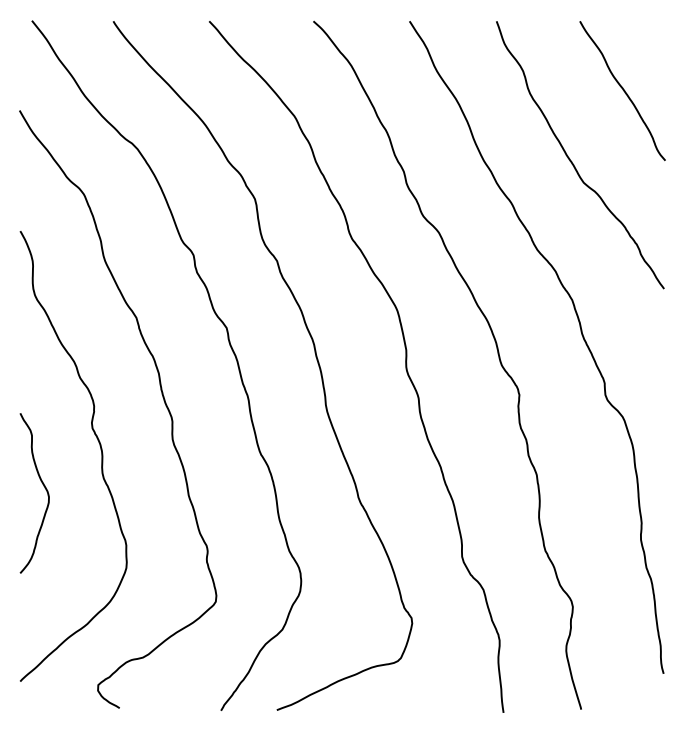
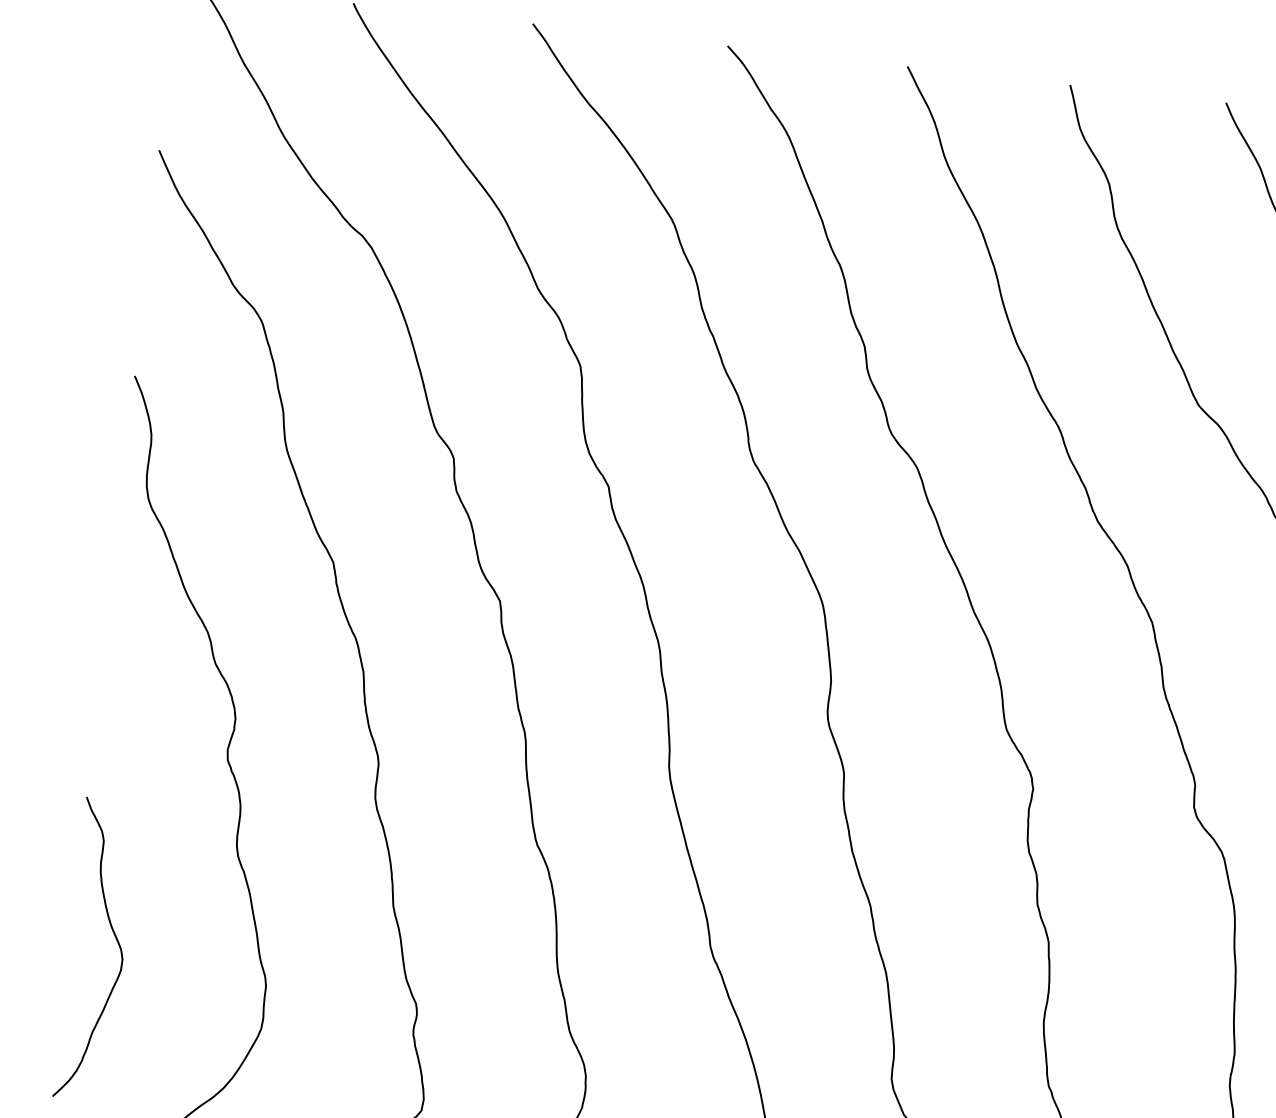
curve: (44, 488) -> (115, 942), moved

